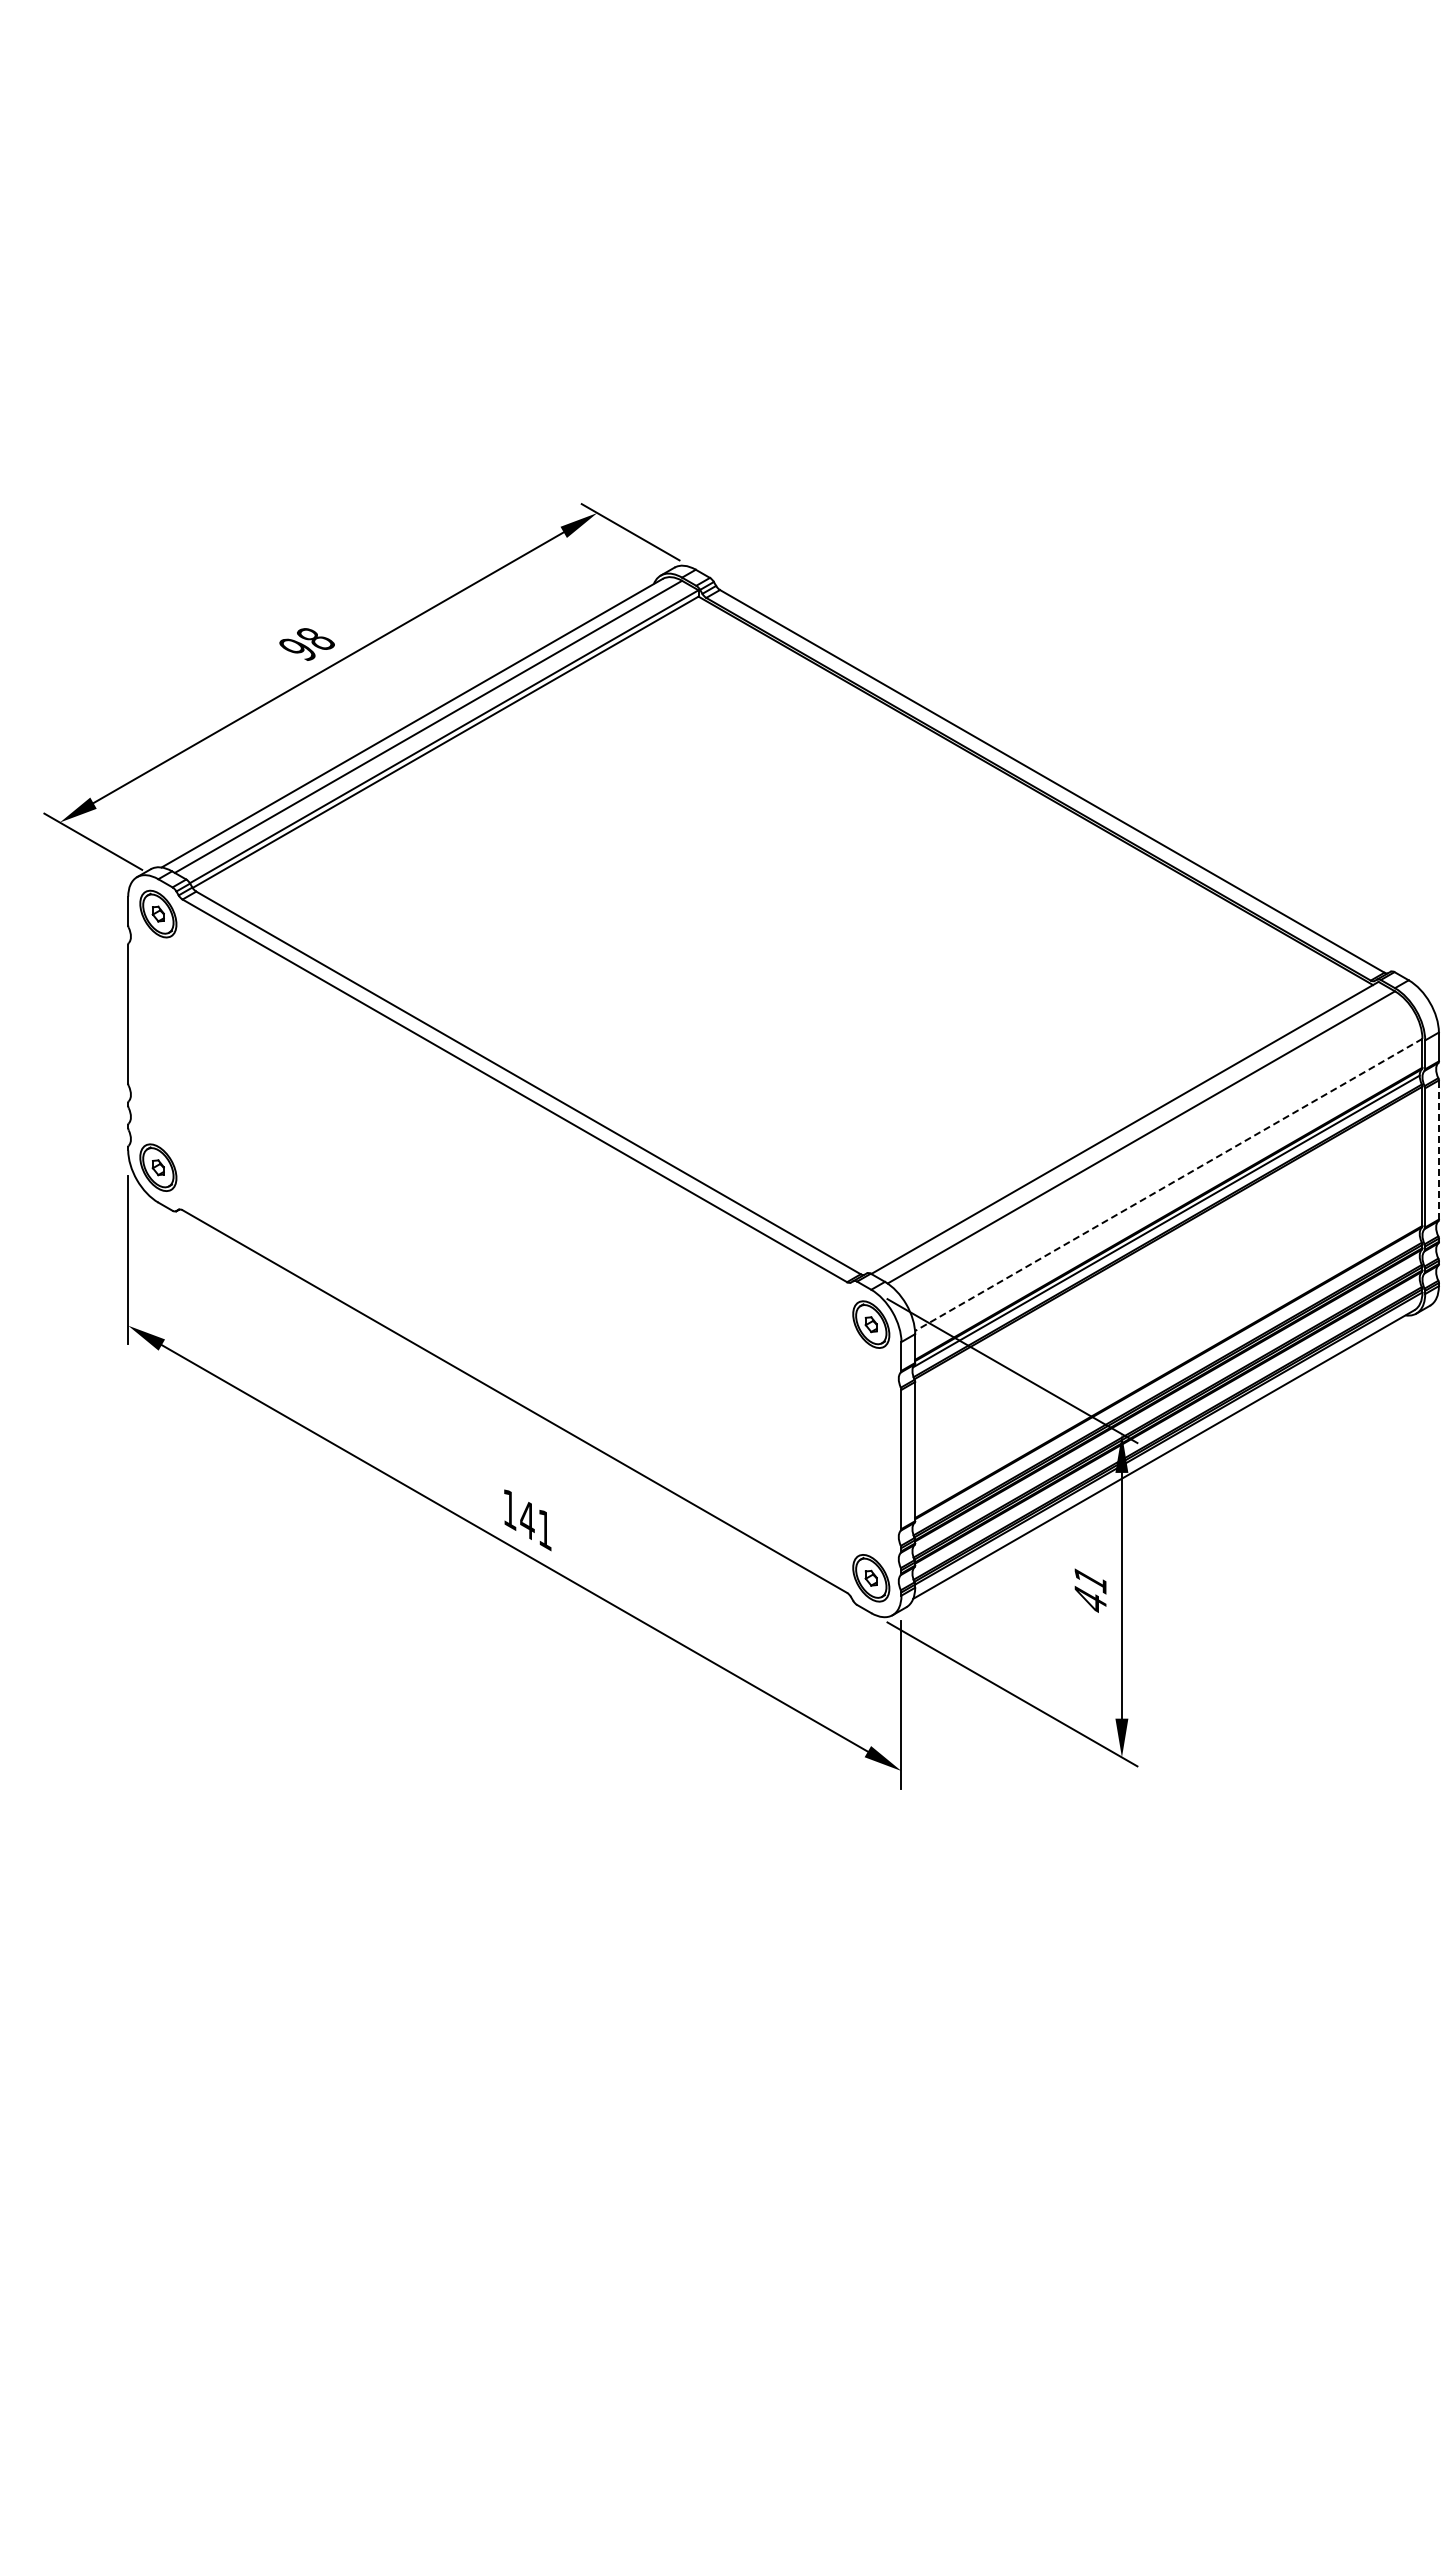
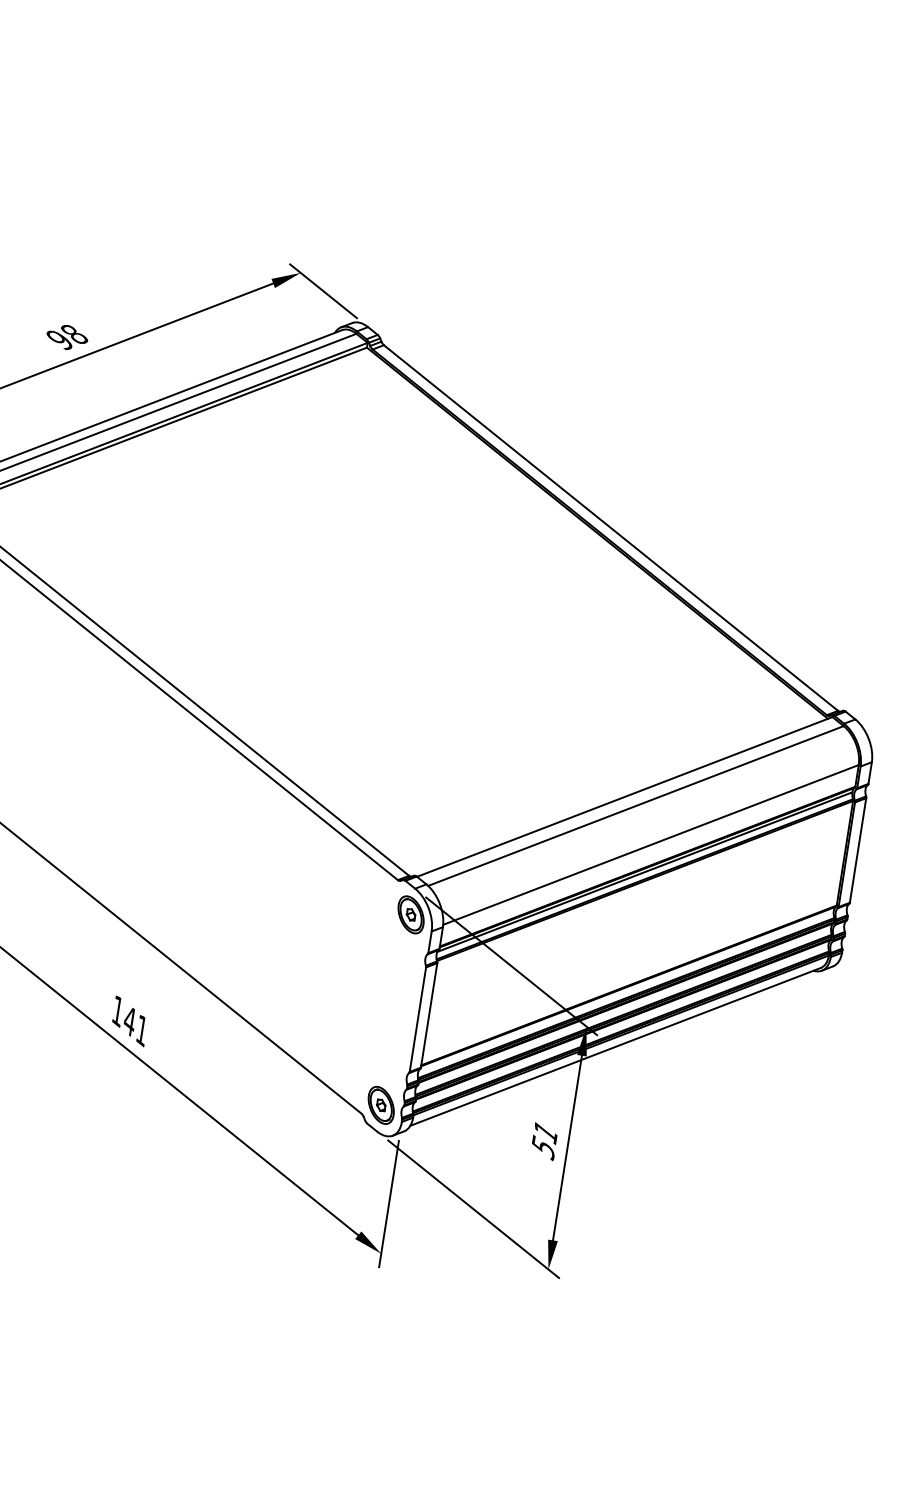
line: (1438, 1150) -> (857, 850), dashed -> solid
line: (1168, 1184) -> (650, 844), dashed -> solid
text: (1090, 1600) -> (543, 1147), 41 -> 51

